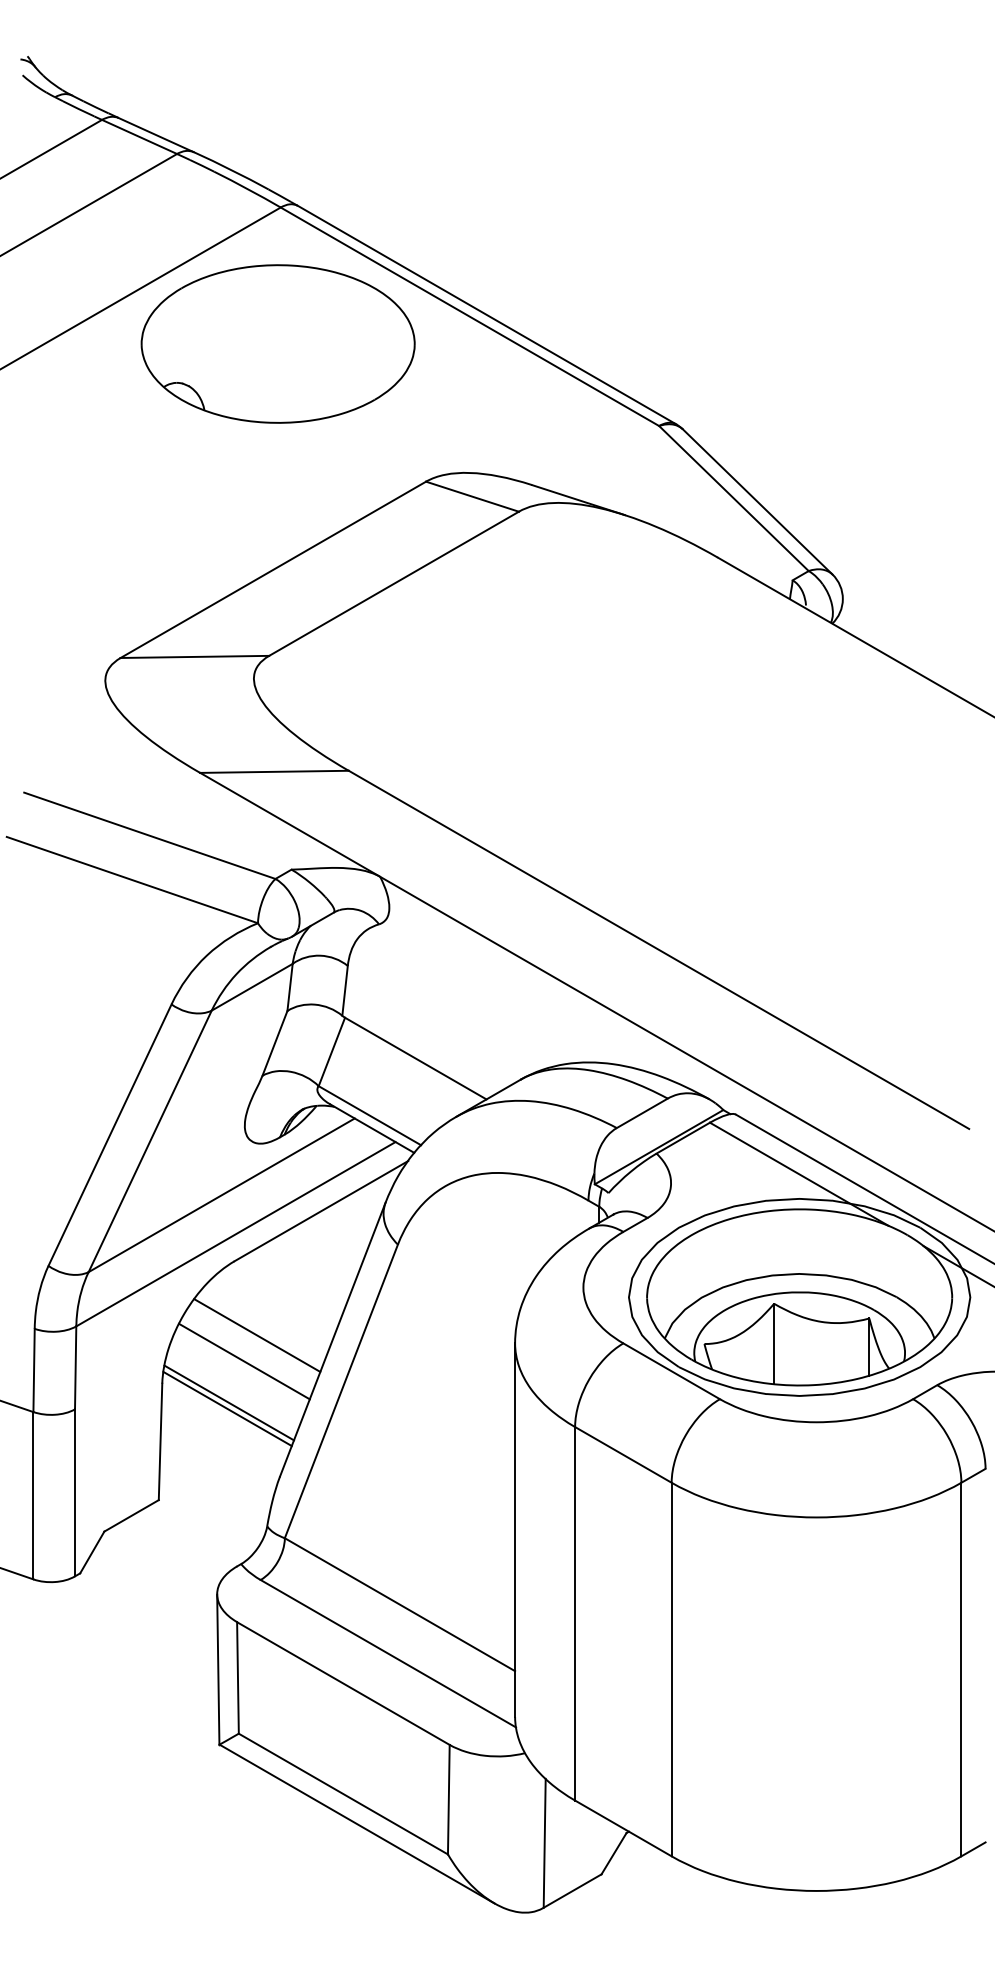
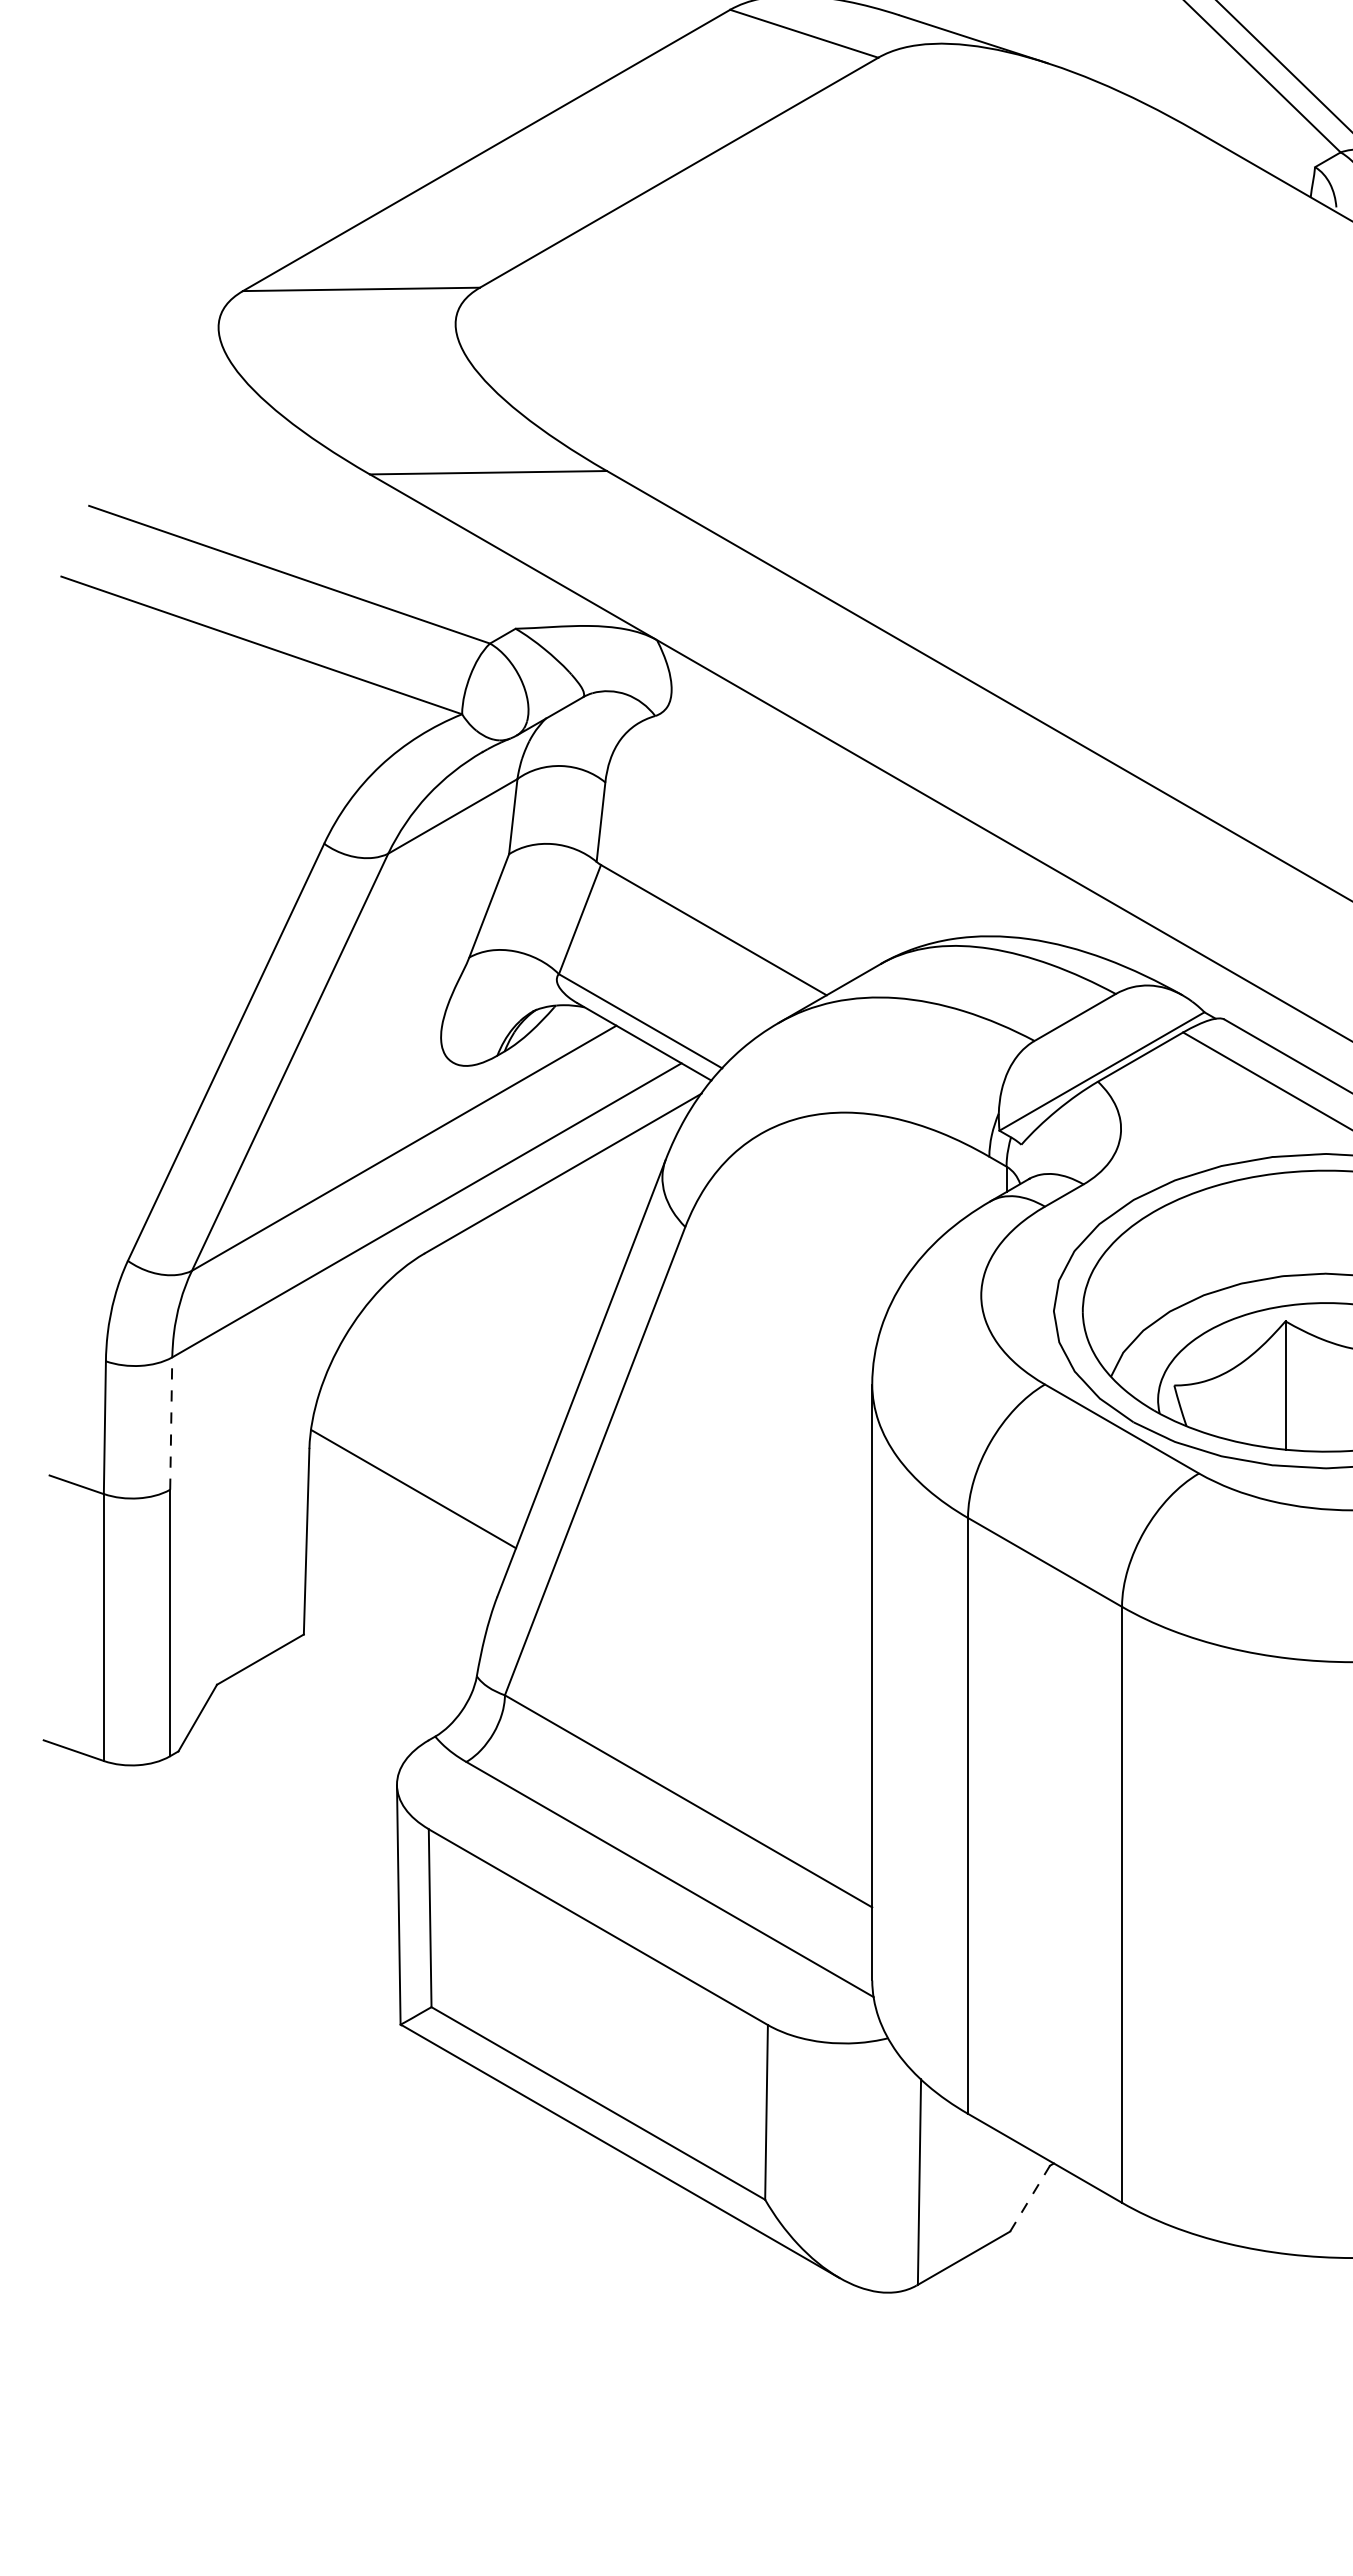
line: (257, 1335) -> (461, 1371), removed
line: (244, 1361) -> (440, 1413), removed
line: (75, 1367) -> (170, 1422), solid -> dashed
line: (229, 1402) -> (416, 1478), removed
line: (614, 1853) -> (1030, 2198), solid -> dashed

